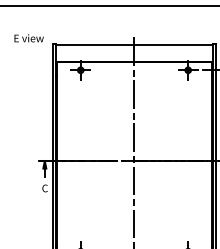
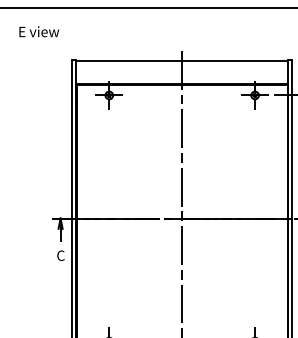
text: (28, 38) -> (38, 31), moved

